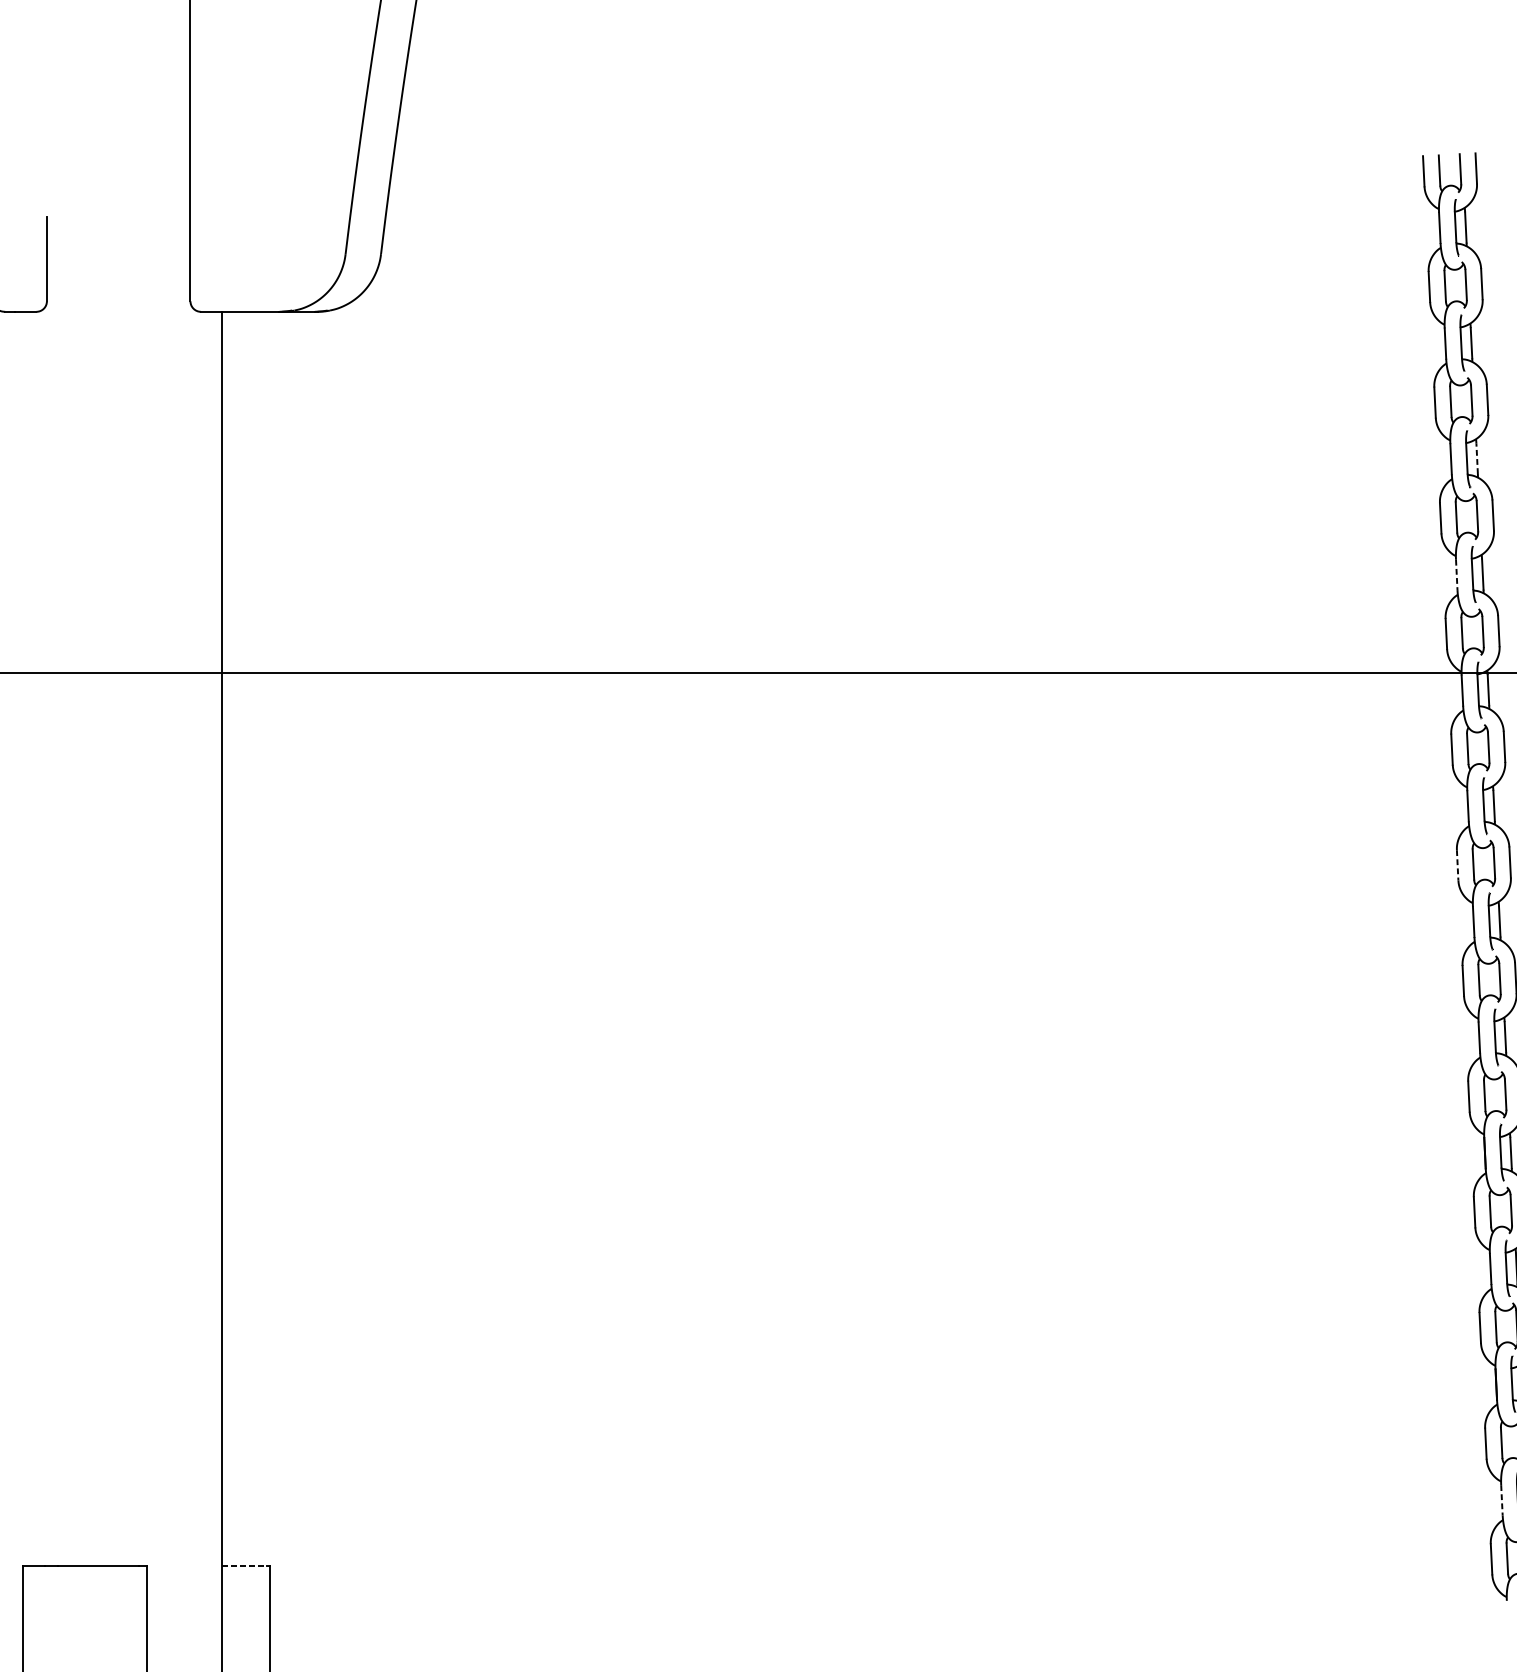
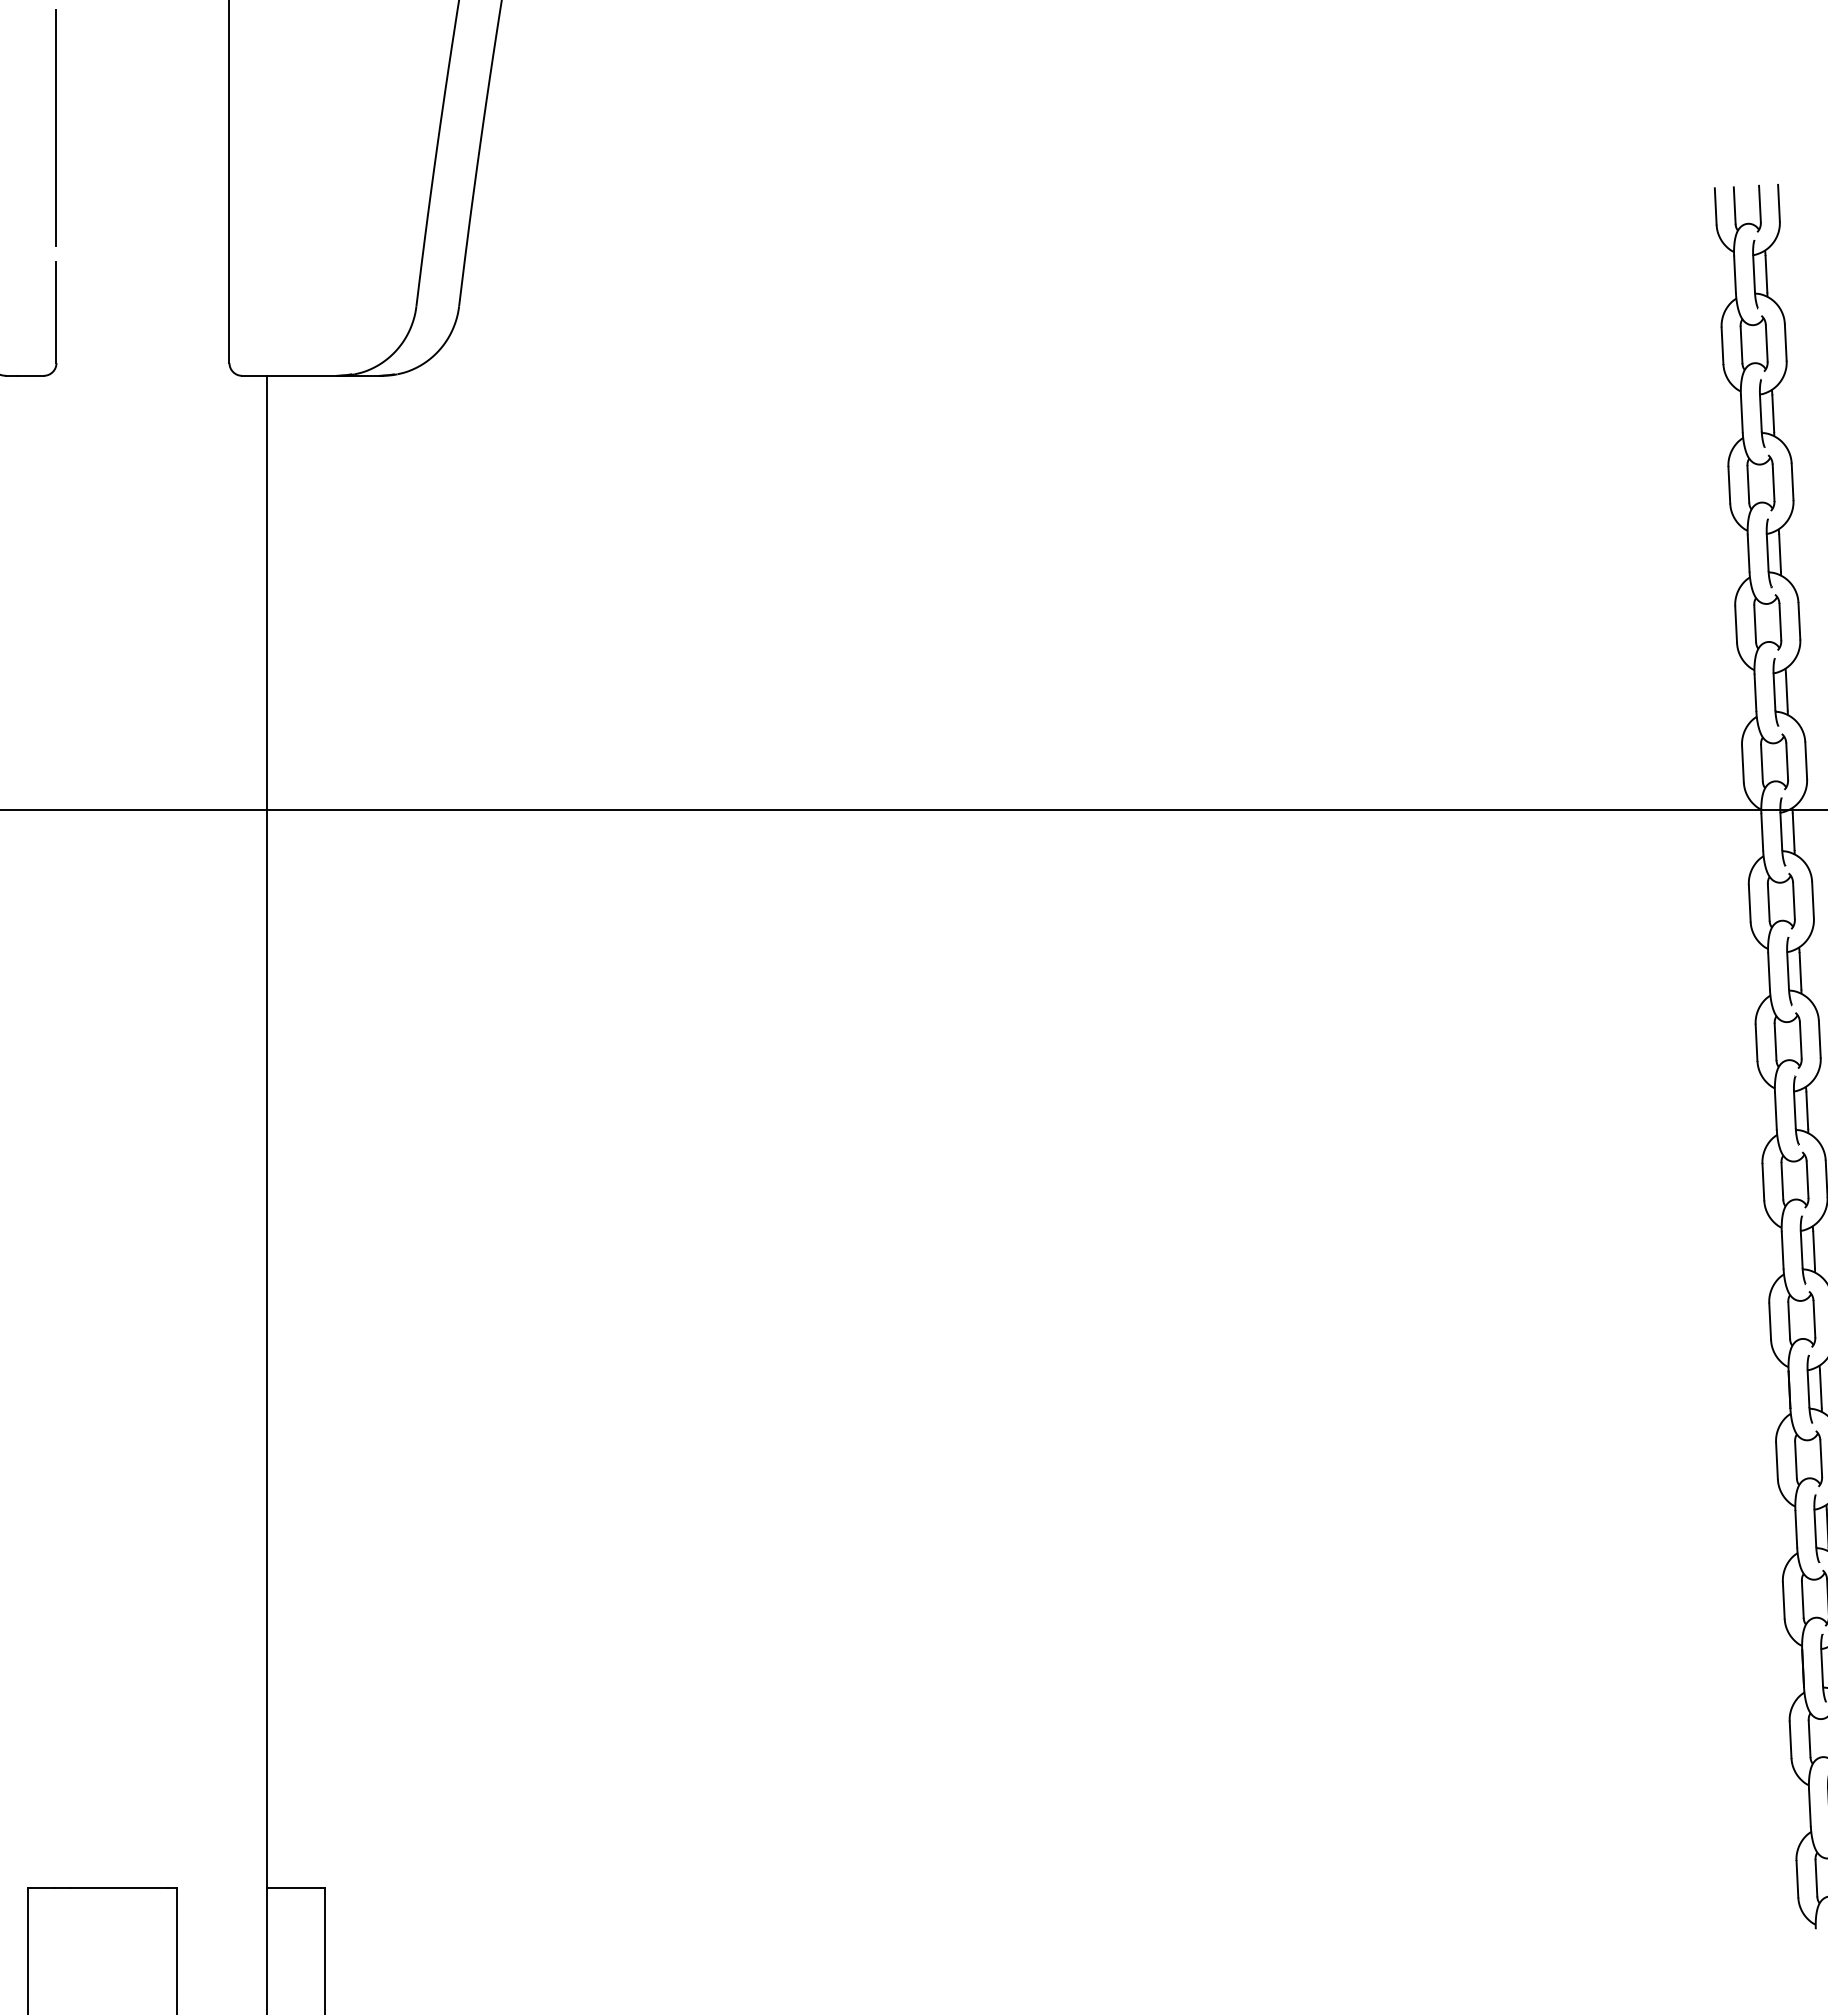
line: (46, 105) -> (56, 127), added
line: (1477, 458) -> (1780, 552), dashed -> solid
line: (1456, 575) -> (1755, 693), dashed -> solid
line: (1457, 865) -> (1756, 1043), dashed -> solid
line: (1501, 1500) -> (1809, 1808), dashed -> solid
line: (244, 1566) -> (294, 1887), dashed -> solid

